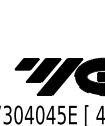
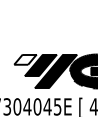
fill: (27, 64) -> (25, 59), removed

